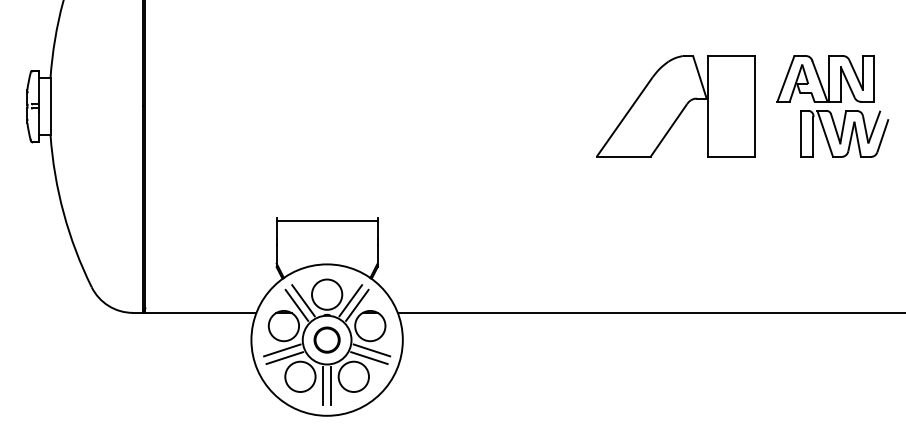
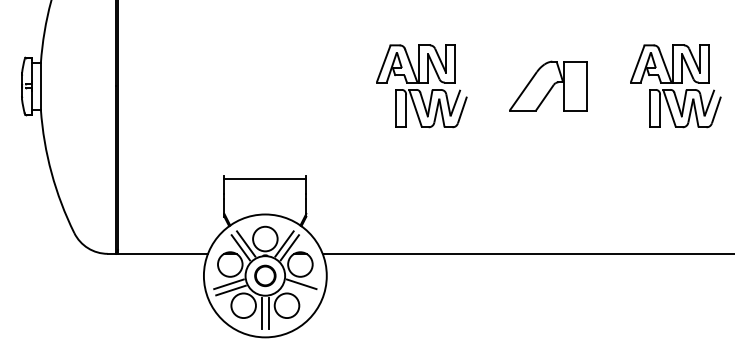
part: (674, 105) -> (547, 85), size x0.6
part: (519, 106) -> (421, 86), added
line: (369, 358) -> (299, 290), removed

